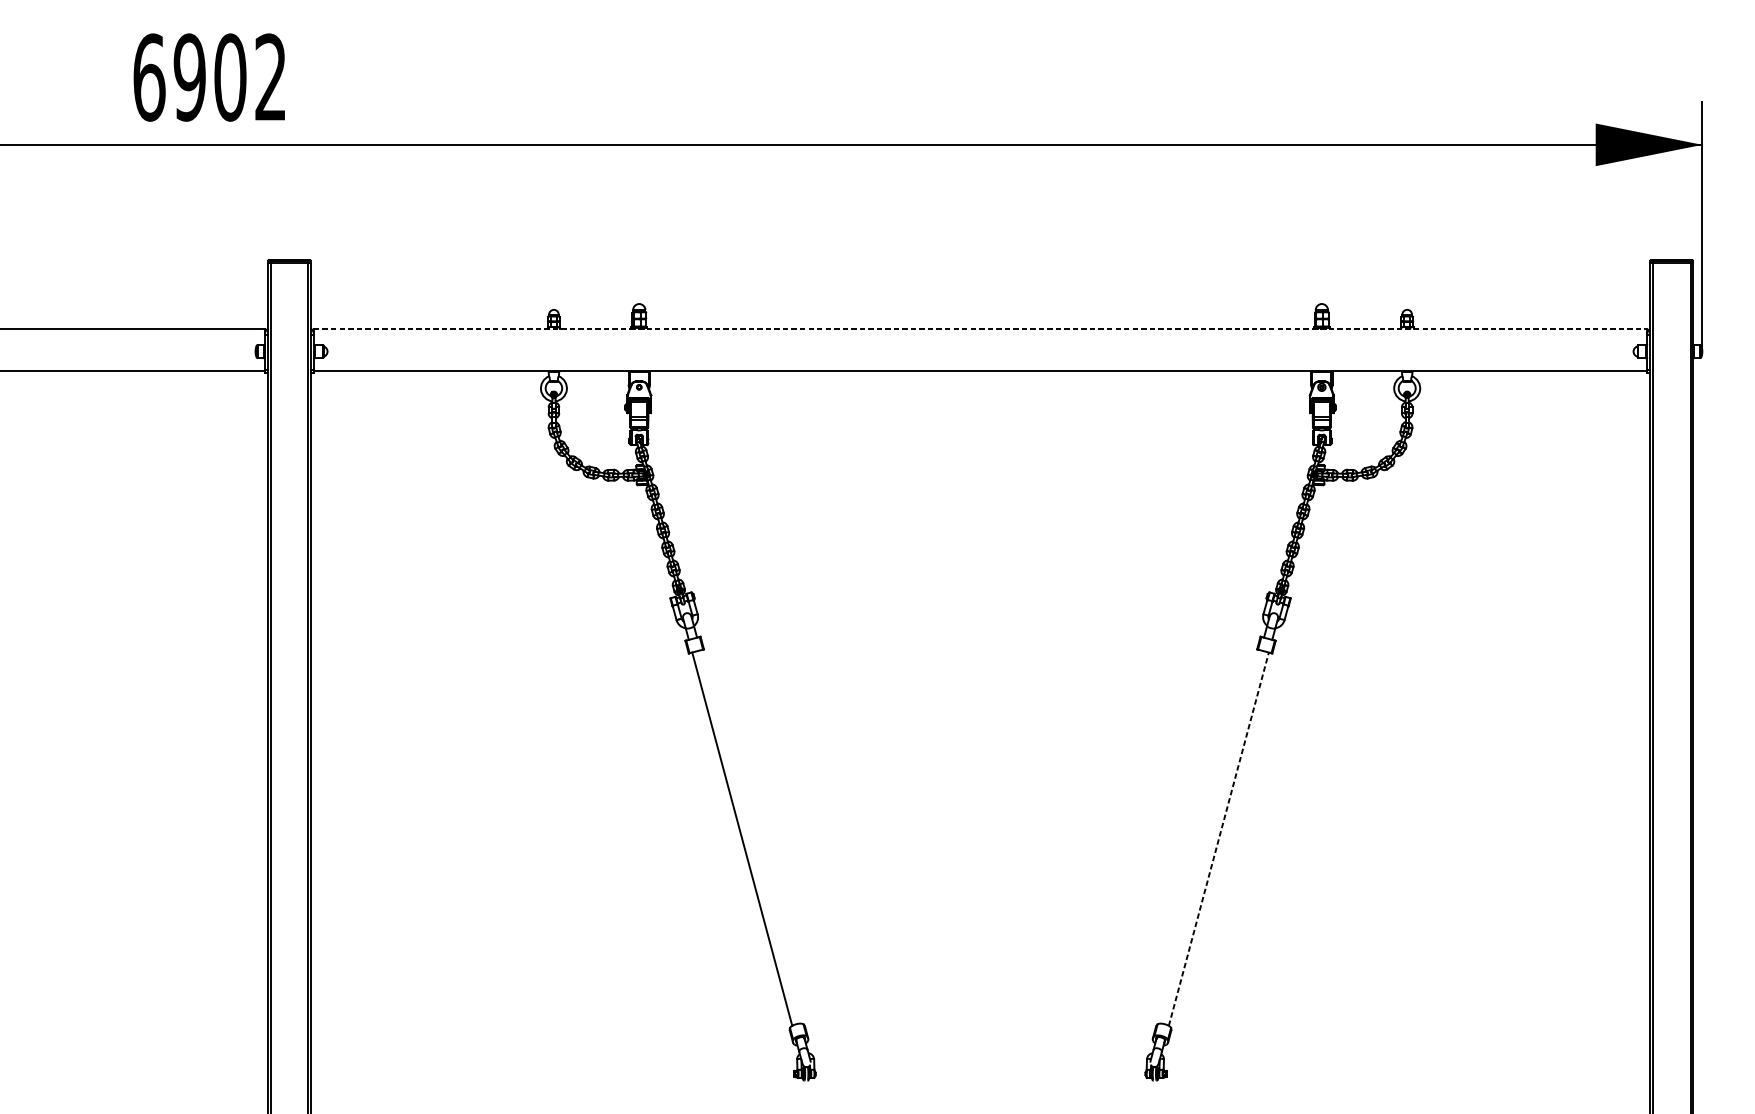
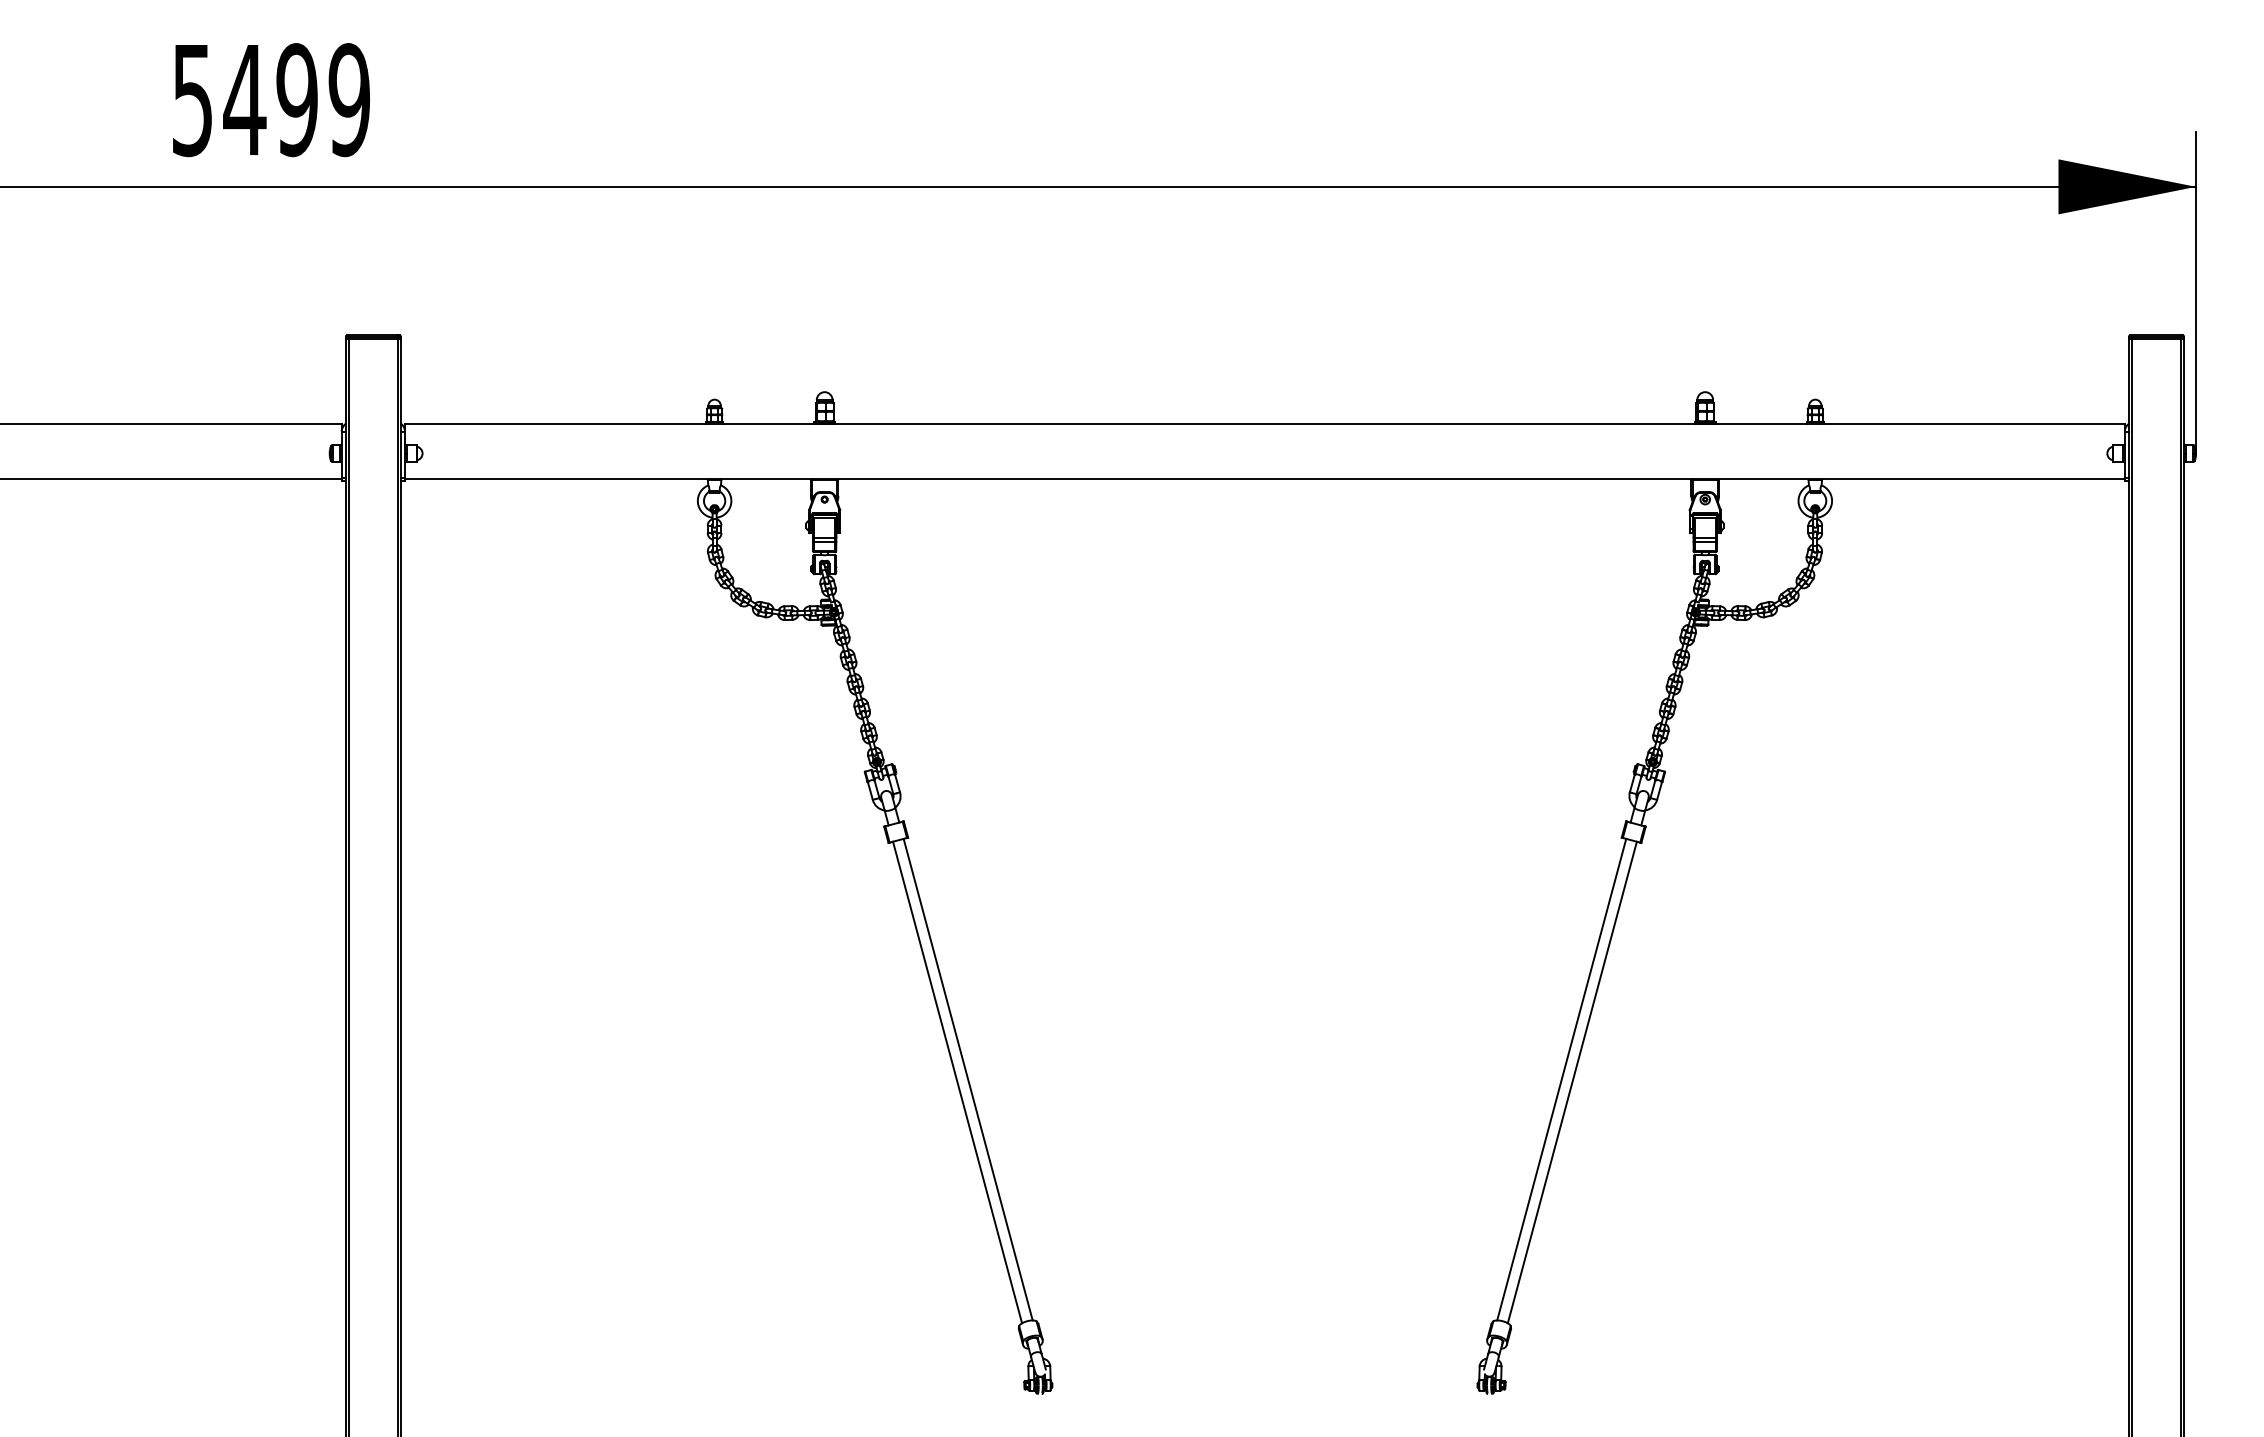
text: (209, 77) -> (270, 100), 6902 -> 5499
line: (980, 328) -> (1264, 423), dashed -> solid
line: (749, 836) -> (967, 1079), added
line: (1210, 836) -> (1561, 1079), added
line: (1218, 839) -> (1572, 1082), dashed -> solid

